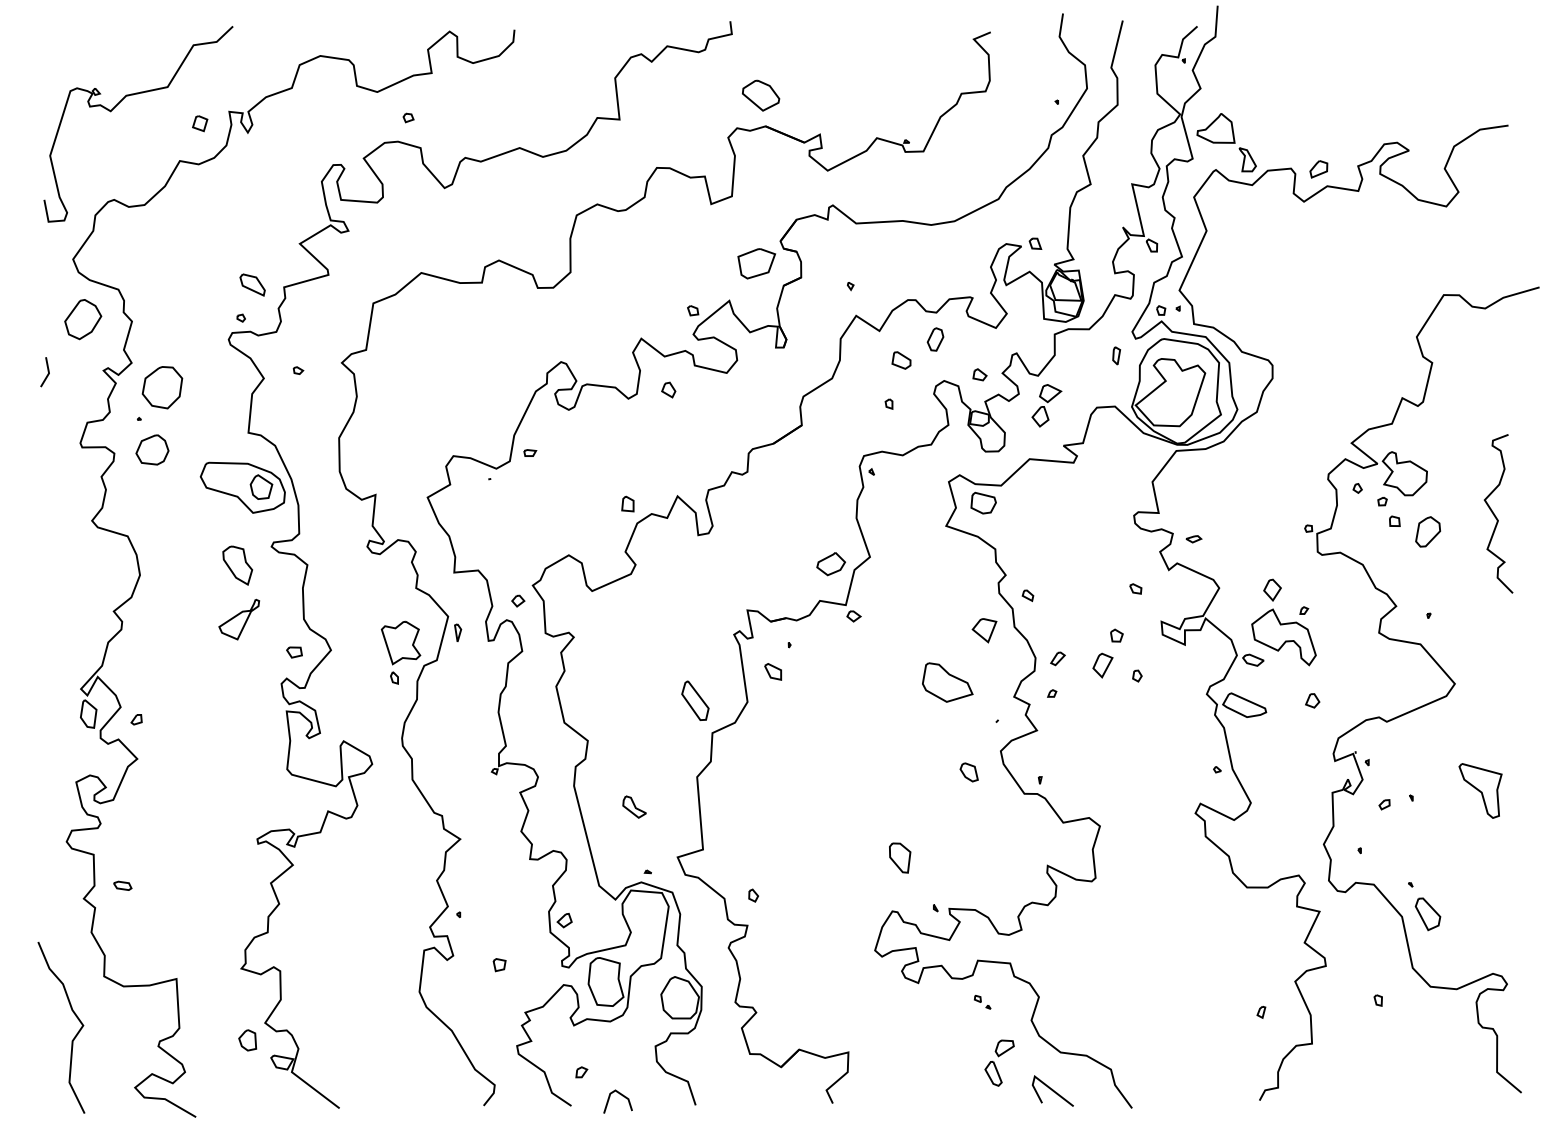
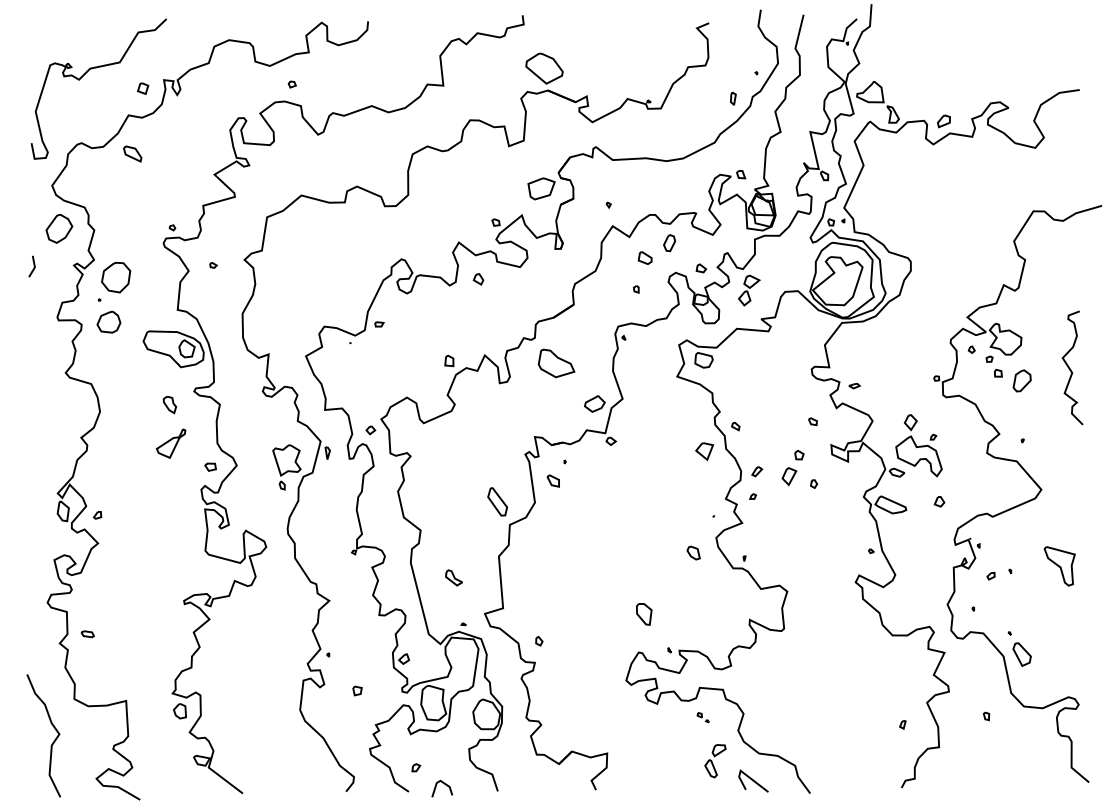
part: (761, 95) -> (544, 68), size x1.4
part: (252, 284) -> (132, 153), moved
part: (1116, 355) -> (733, 98), moved
part: (237, 565) -> (169, 404), size x0.6
part: (947, 682) -> (556, 363), moved
part: (247, 1040) -> (179, 711), moved

